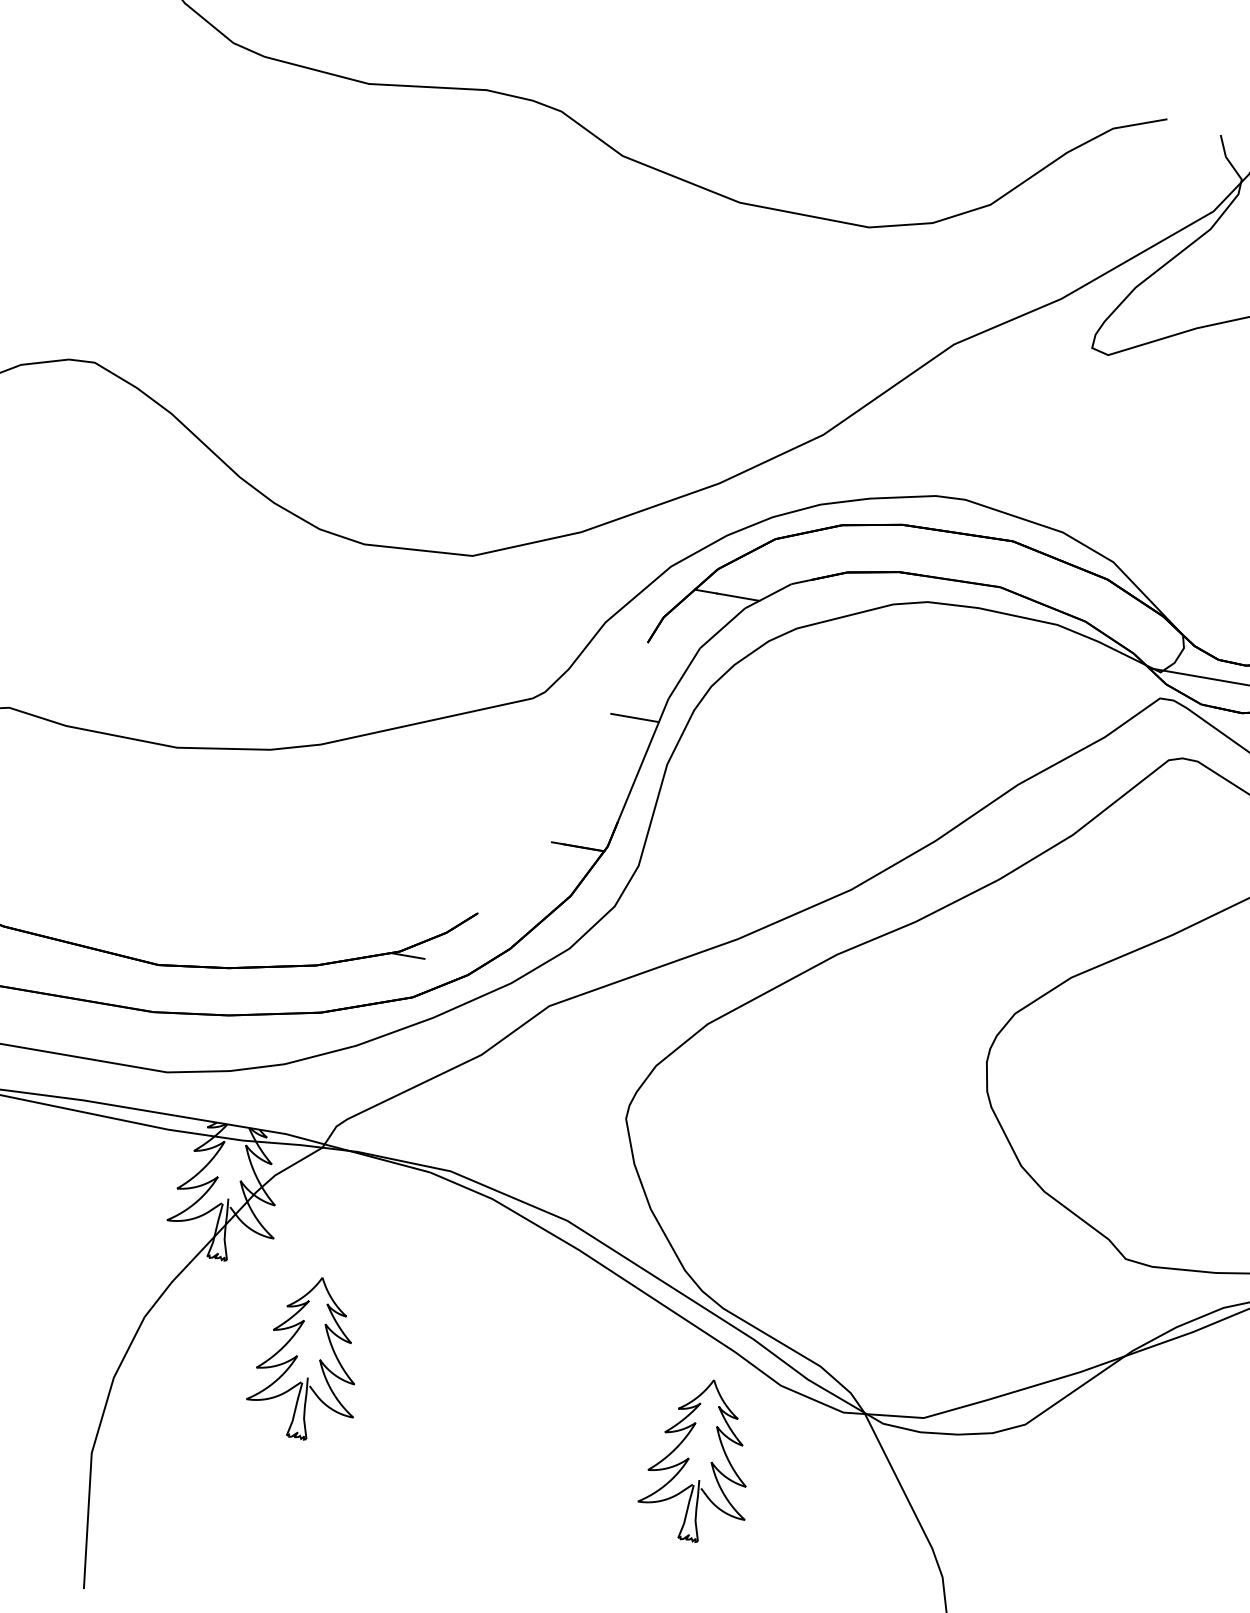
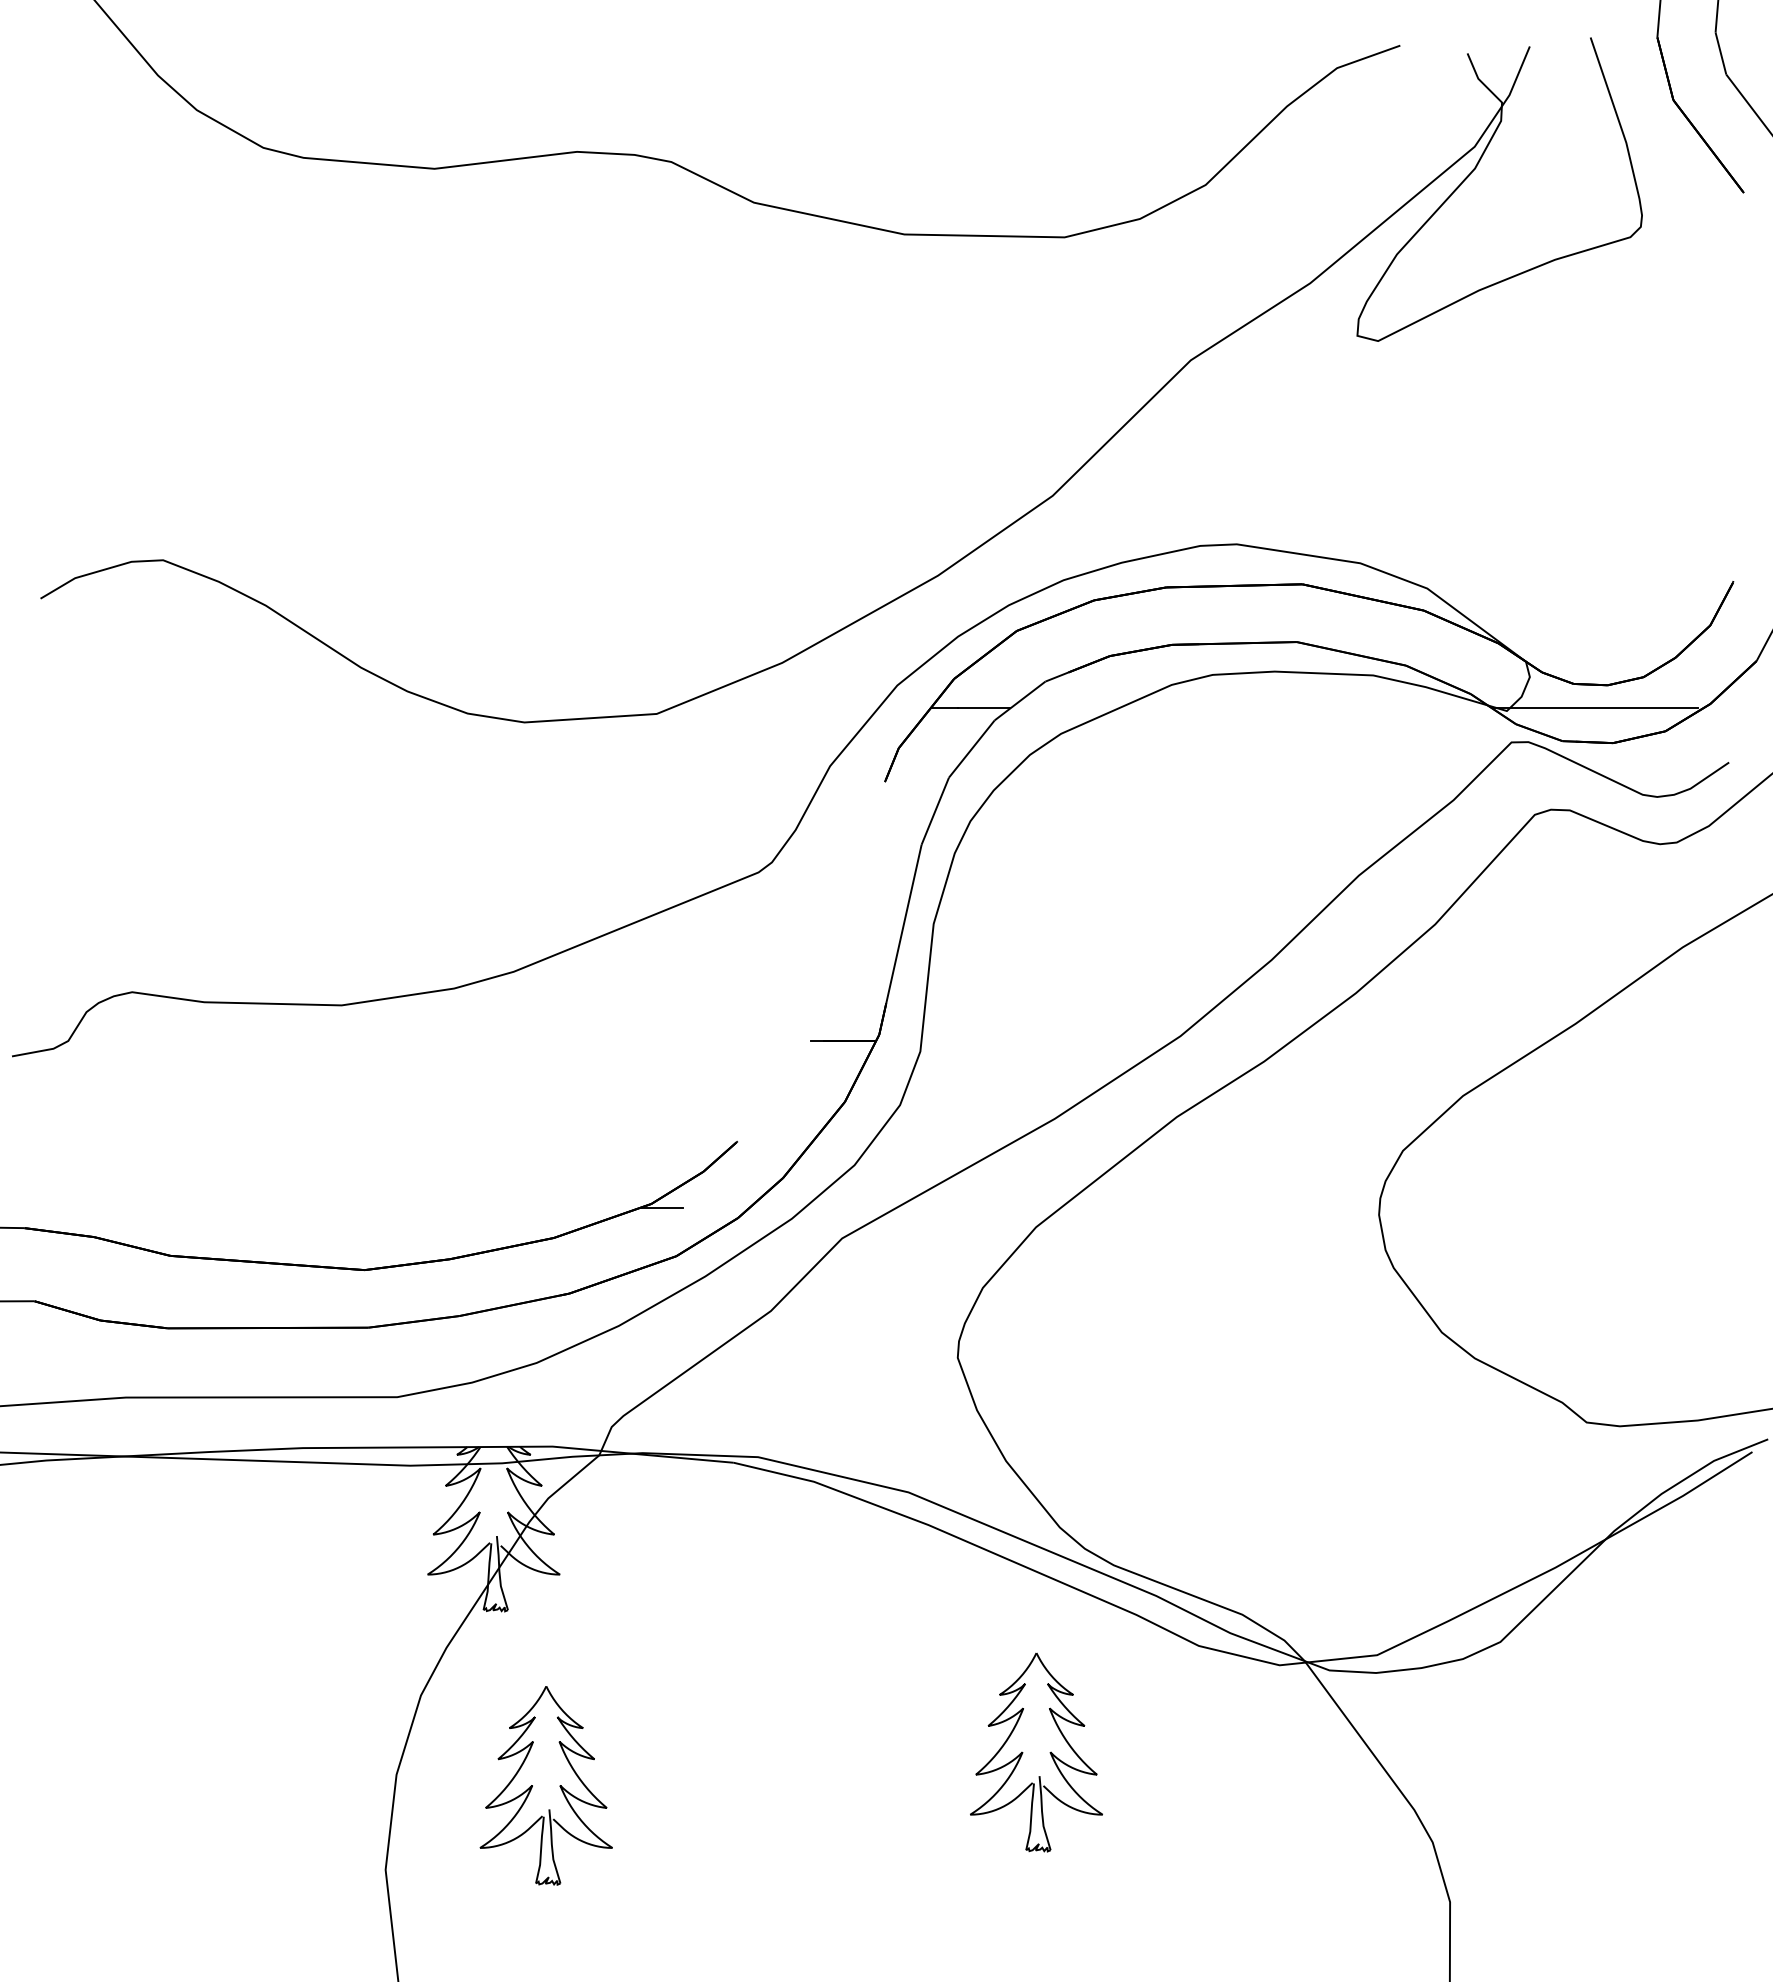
line: (634, 717) -> (884, 874), removed
part: (297, 1355) -> (532, 1785), moved
part: (689, 1458) -> (1023, 1752), moved

